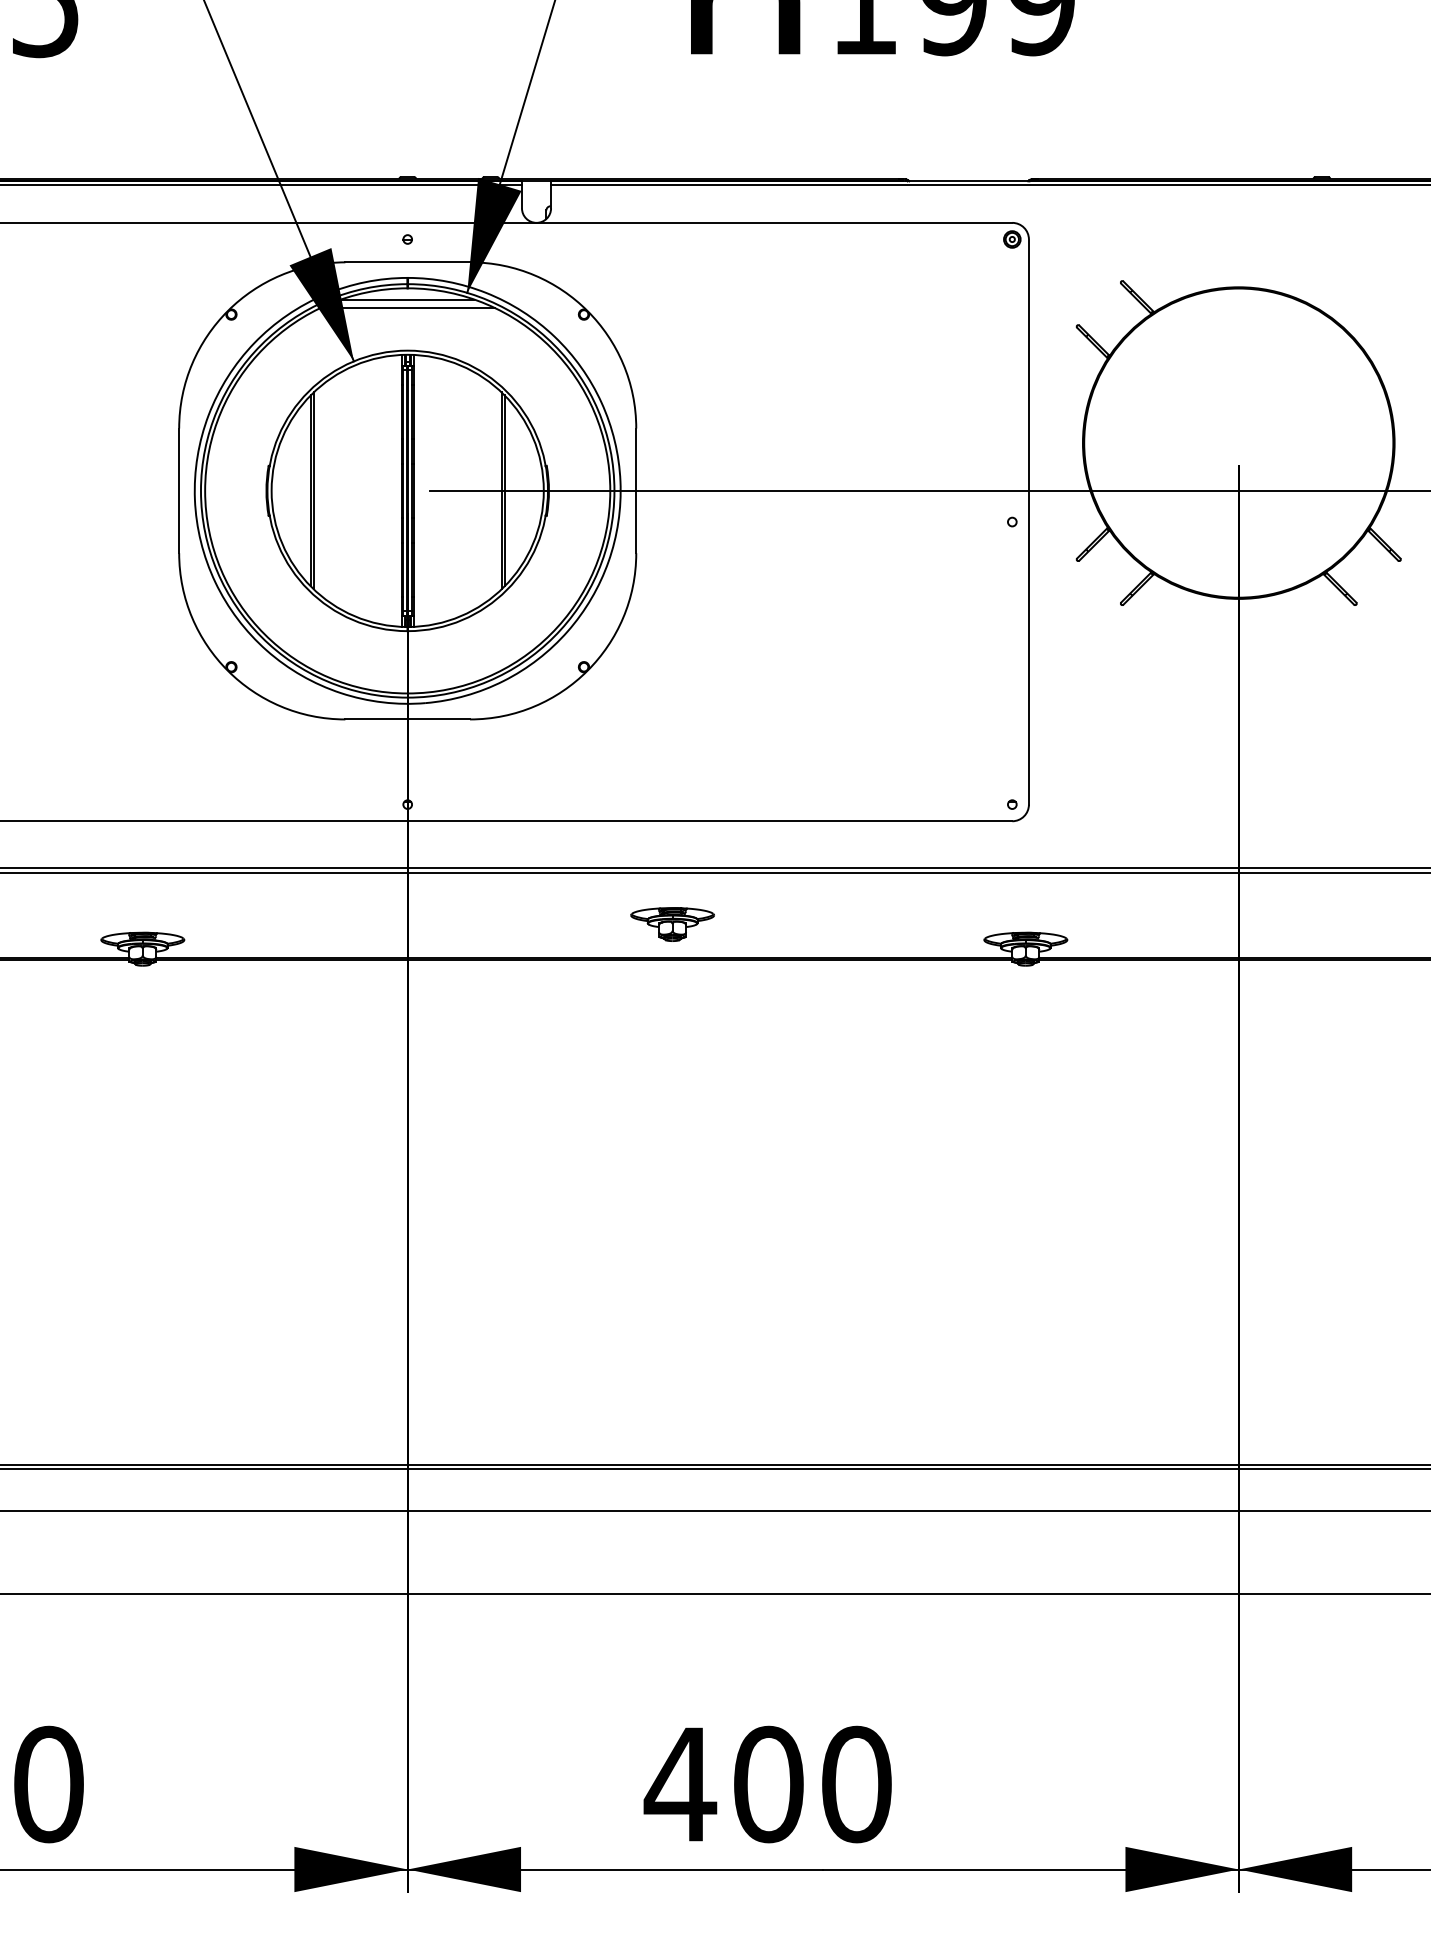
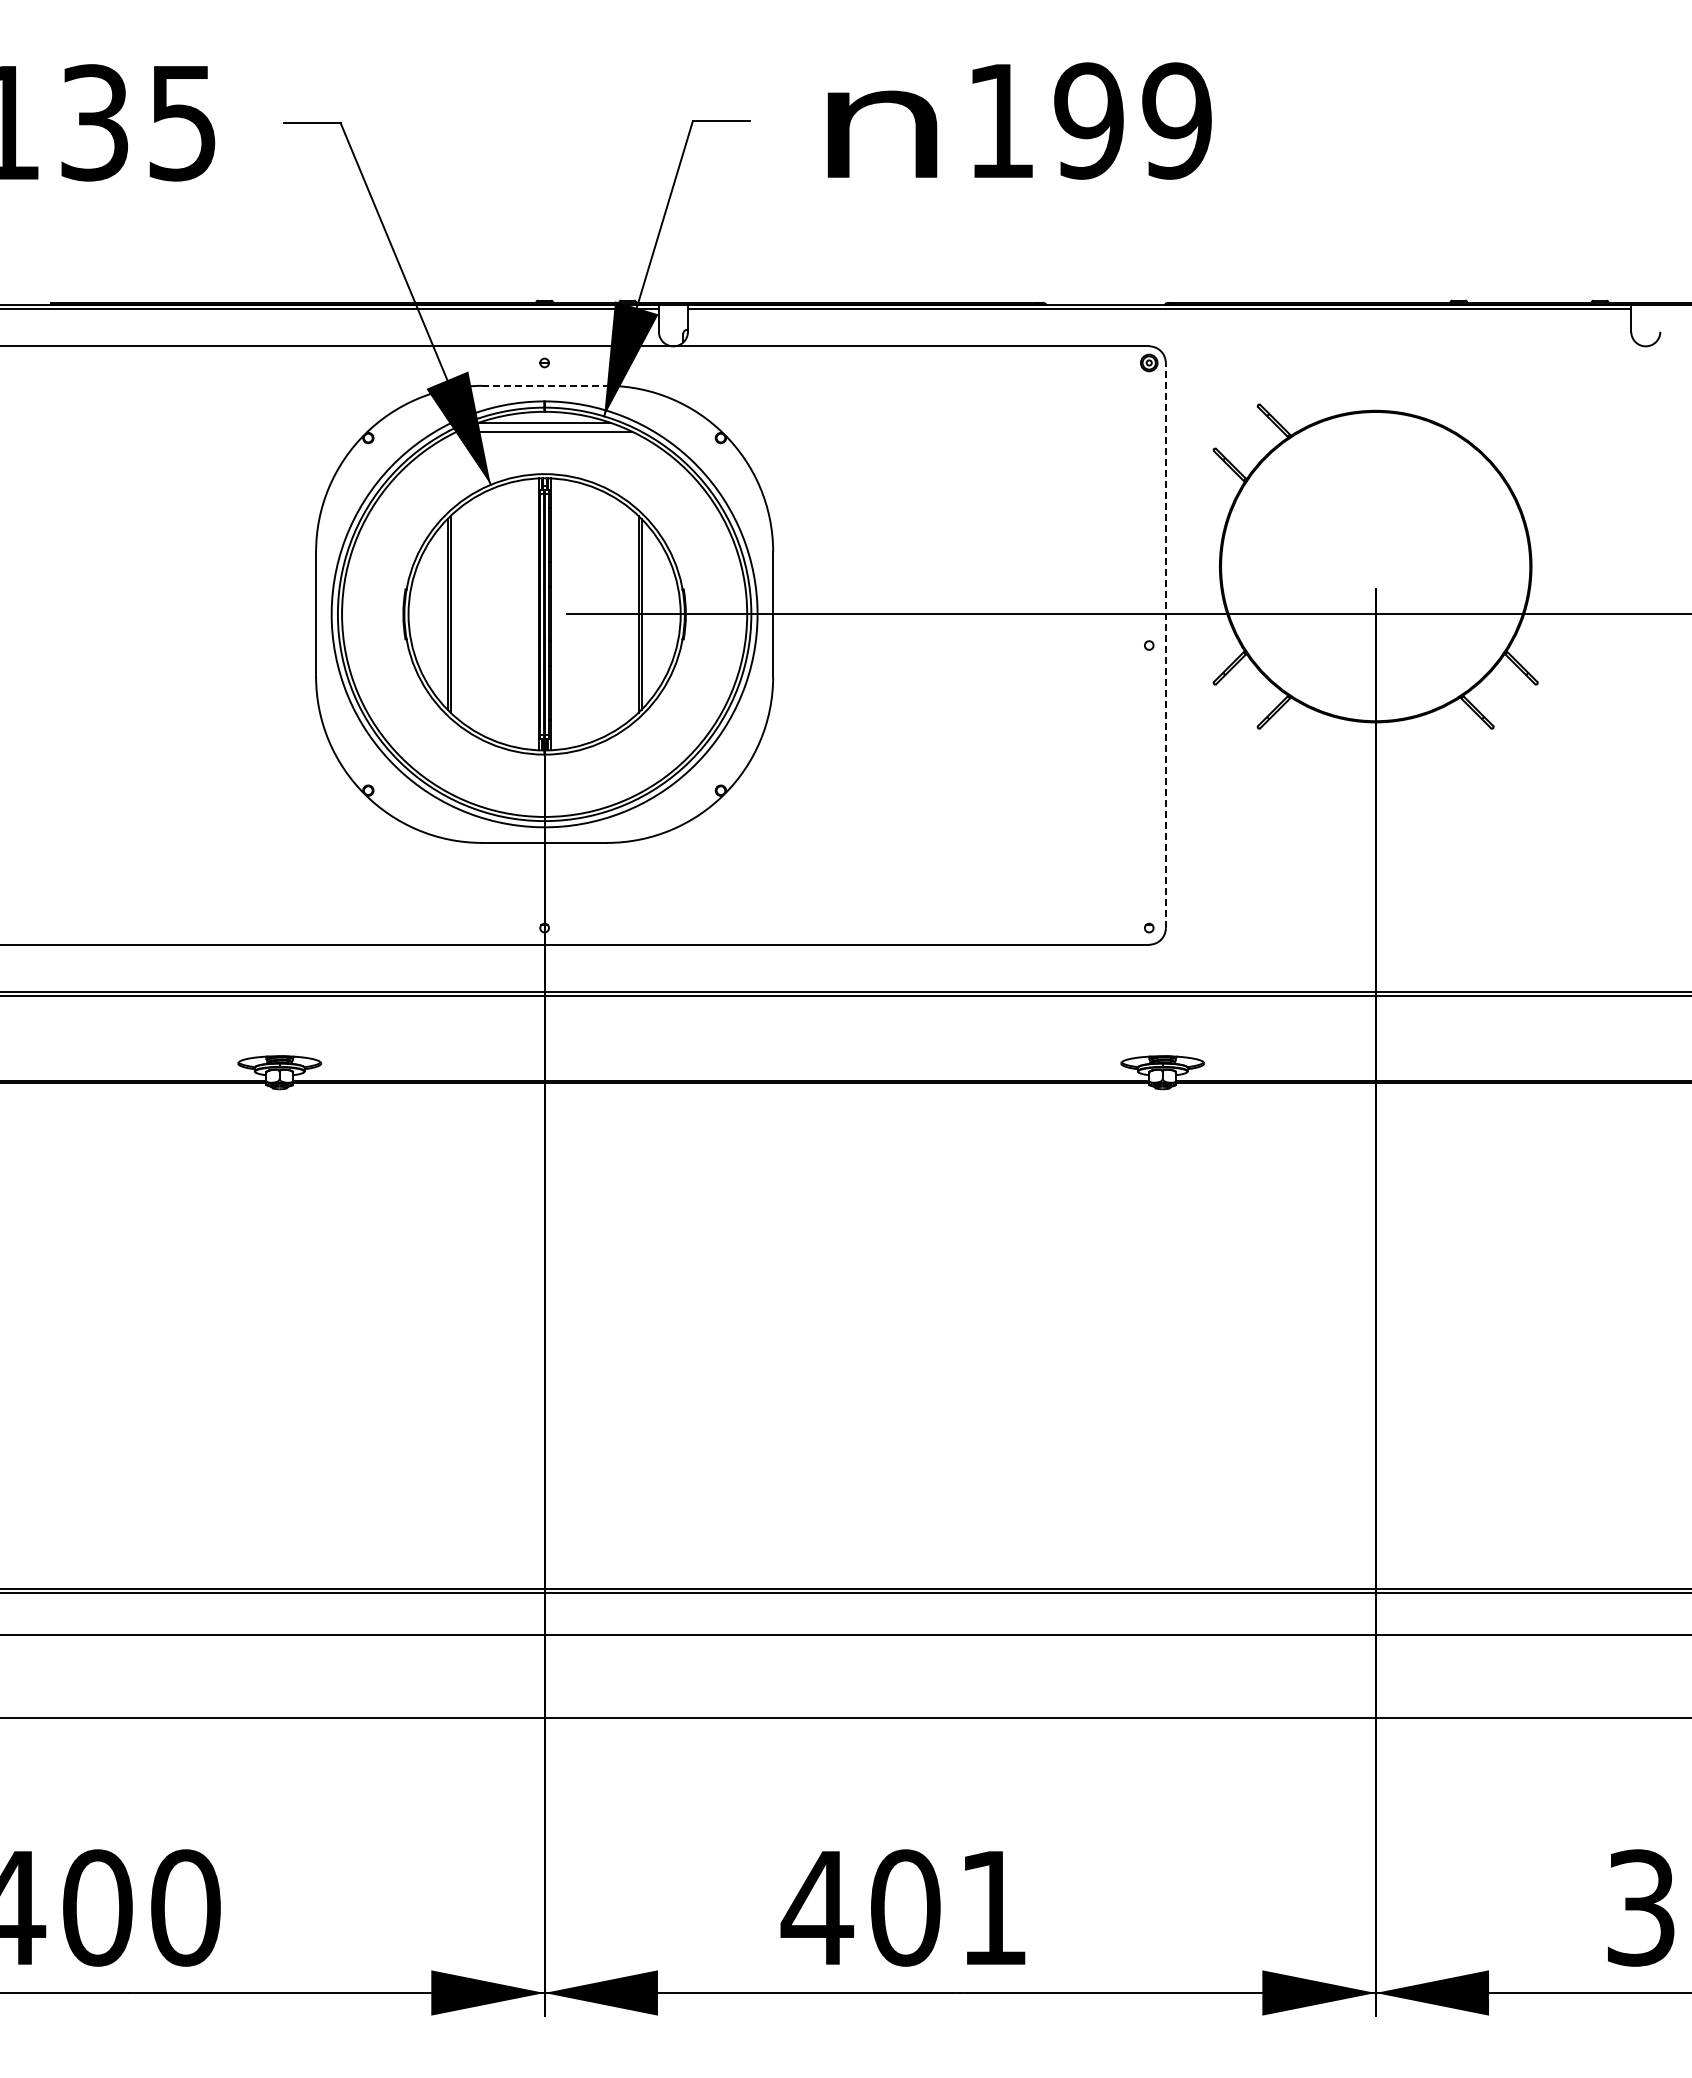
line: (408, 262) -> (545, 385), solid -> dashed
line: (1028, 522) -> (1165, 645), solid -> dashed
part: (672, 924) -> (809, 1047), removed
text: (856, 1784) -> (993, 1907), 400 -> 401

